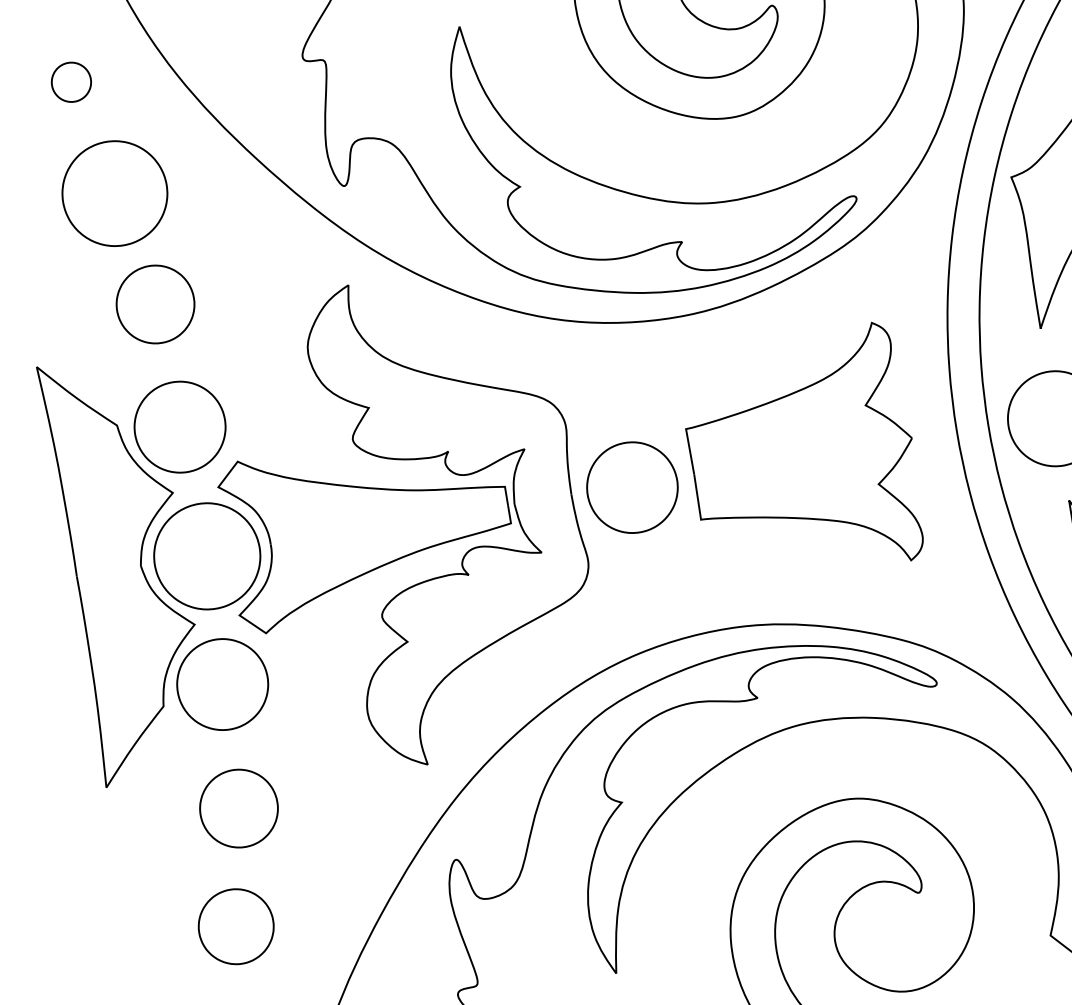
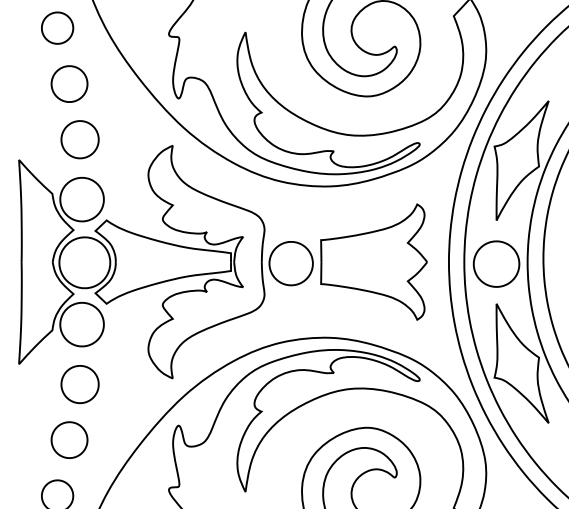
part: (70, 81) -> (57, 27), size x1.67
part: (114, 192) -> (69, 83), size x0.71

